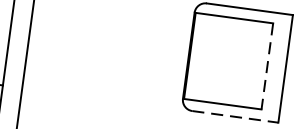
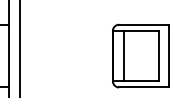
line: (207, 57) -> (123, 55), added
line: (266, 67) -> (158, 56), dashed -> solid
line: (235, 116) -> (144, 87), dashed -> solid

